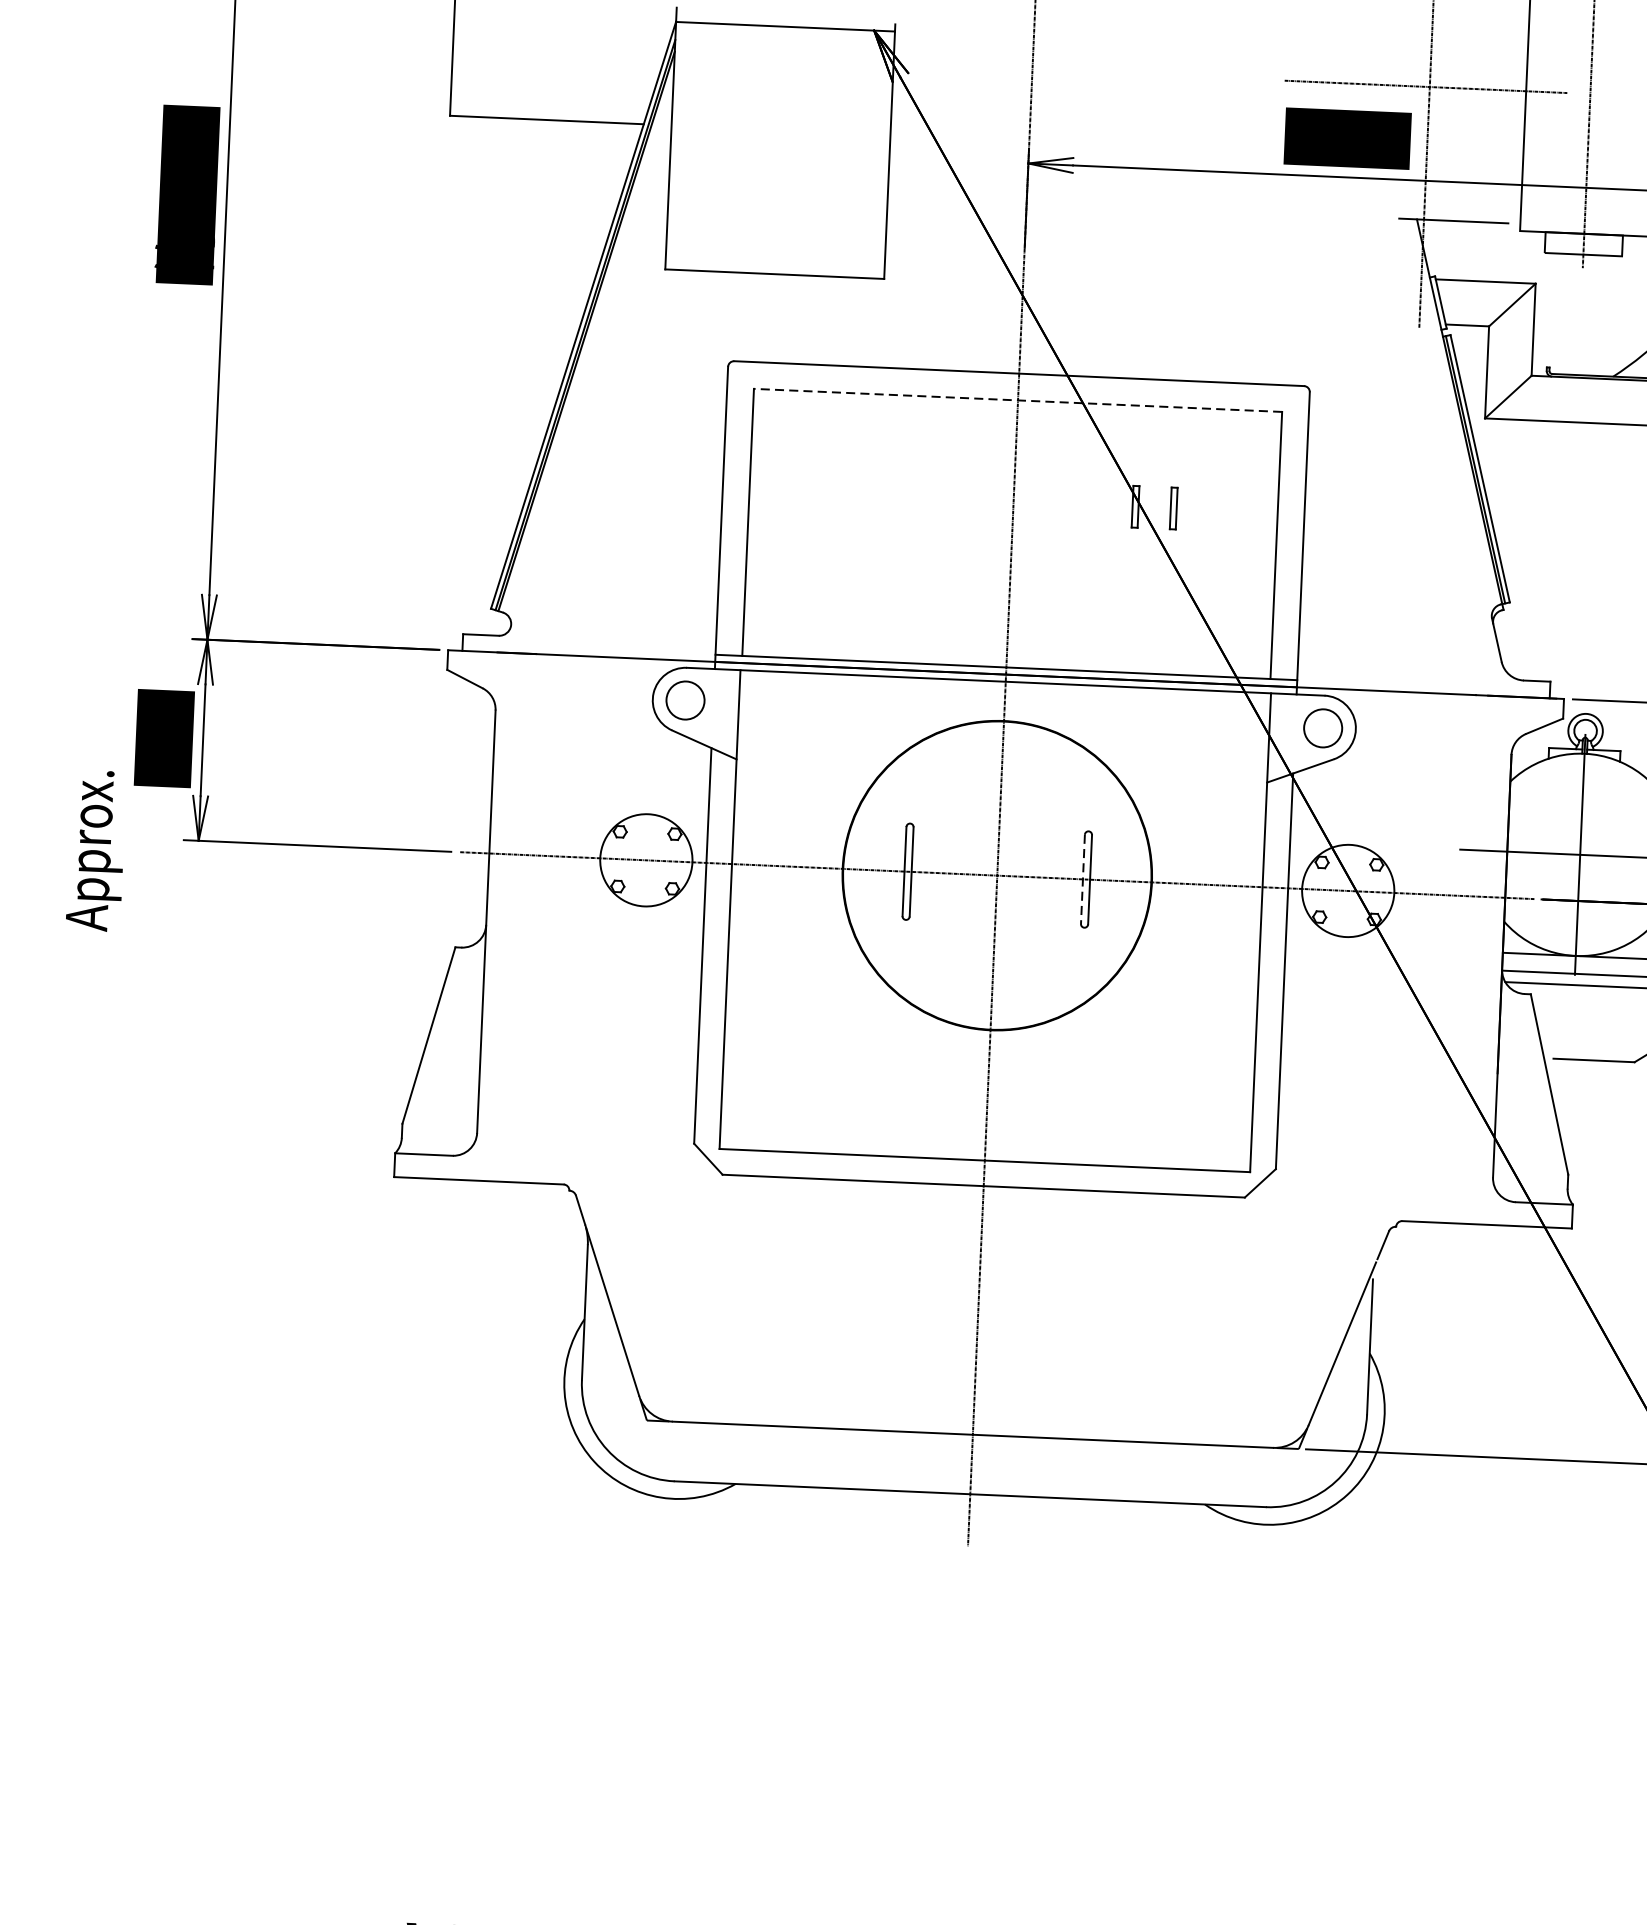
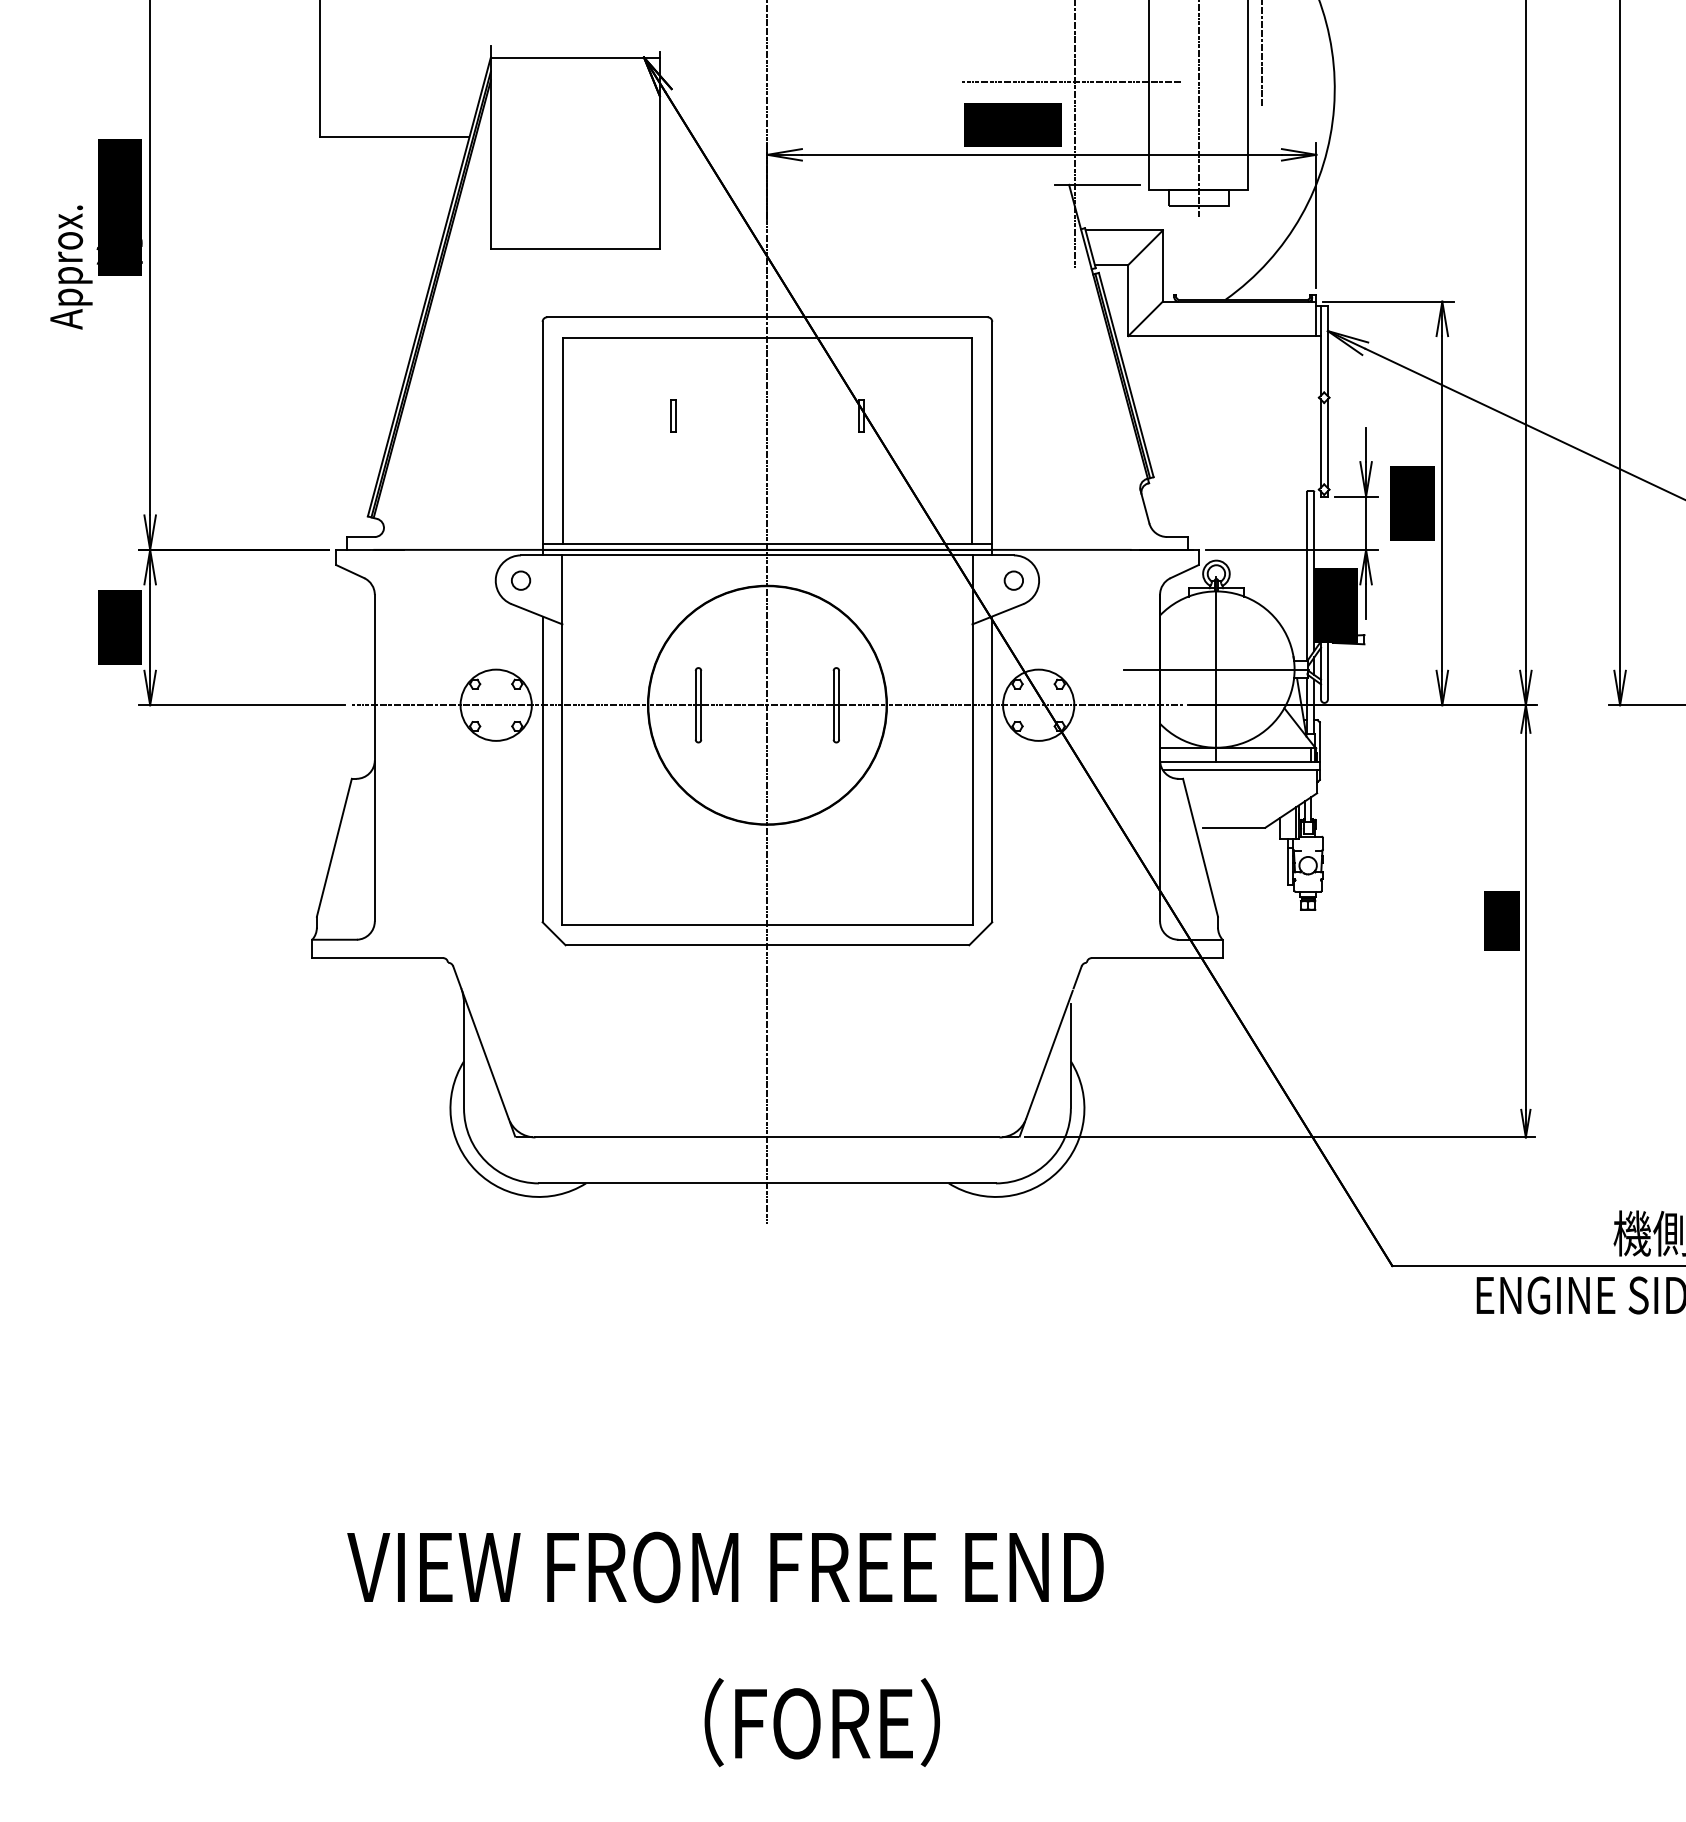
line: (1016, 399) -> (766, 337), dashed -> solid
part: (1174, 507) -> (673, 415), moved
circle: (684, 700) -> (520, 580), size x0.62
circle: (1322, 728) -> (1013, 580), size x0.62
text: (96, 850) -> (71, 267), moved
line: (1082, 879) -> (833, 705), dashed -> solid

